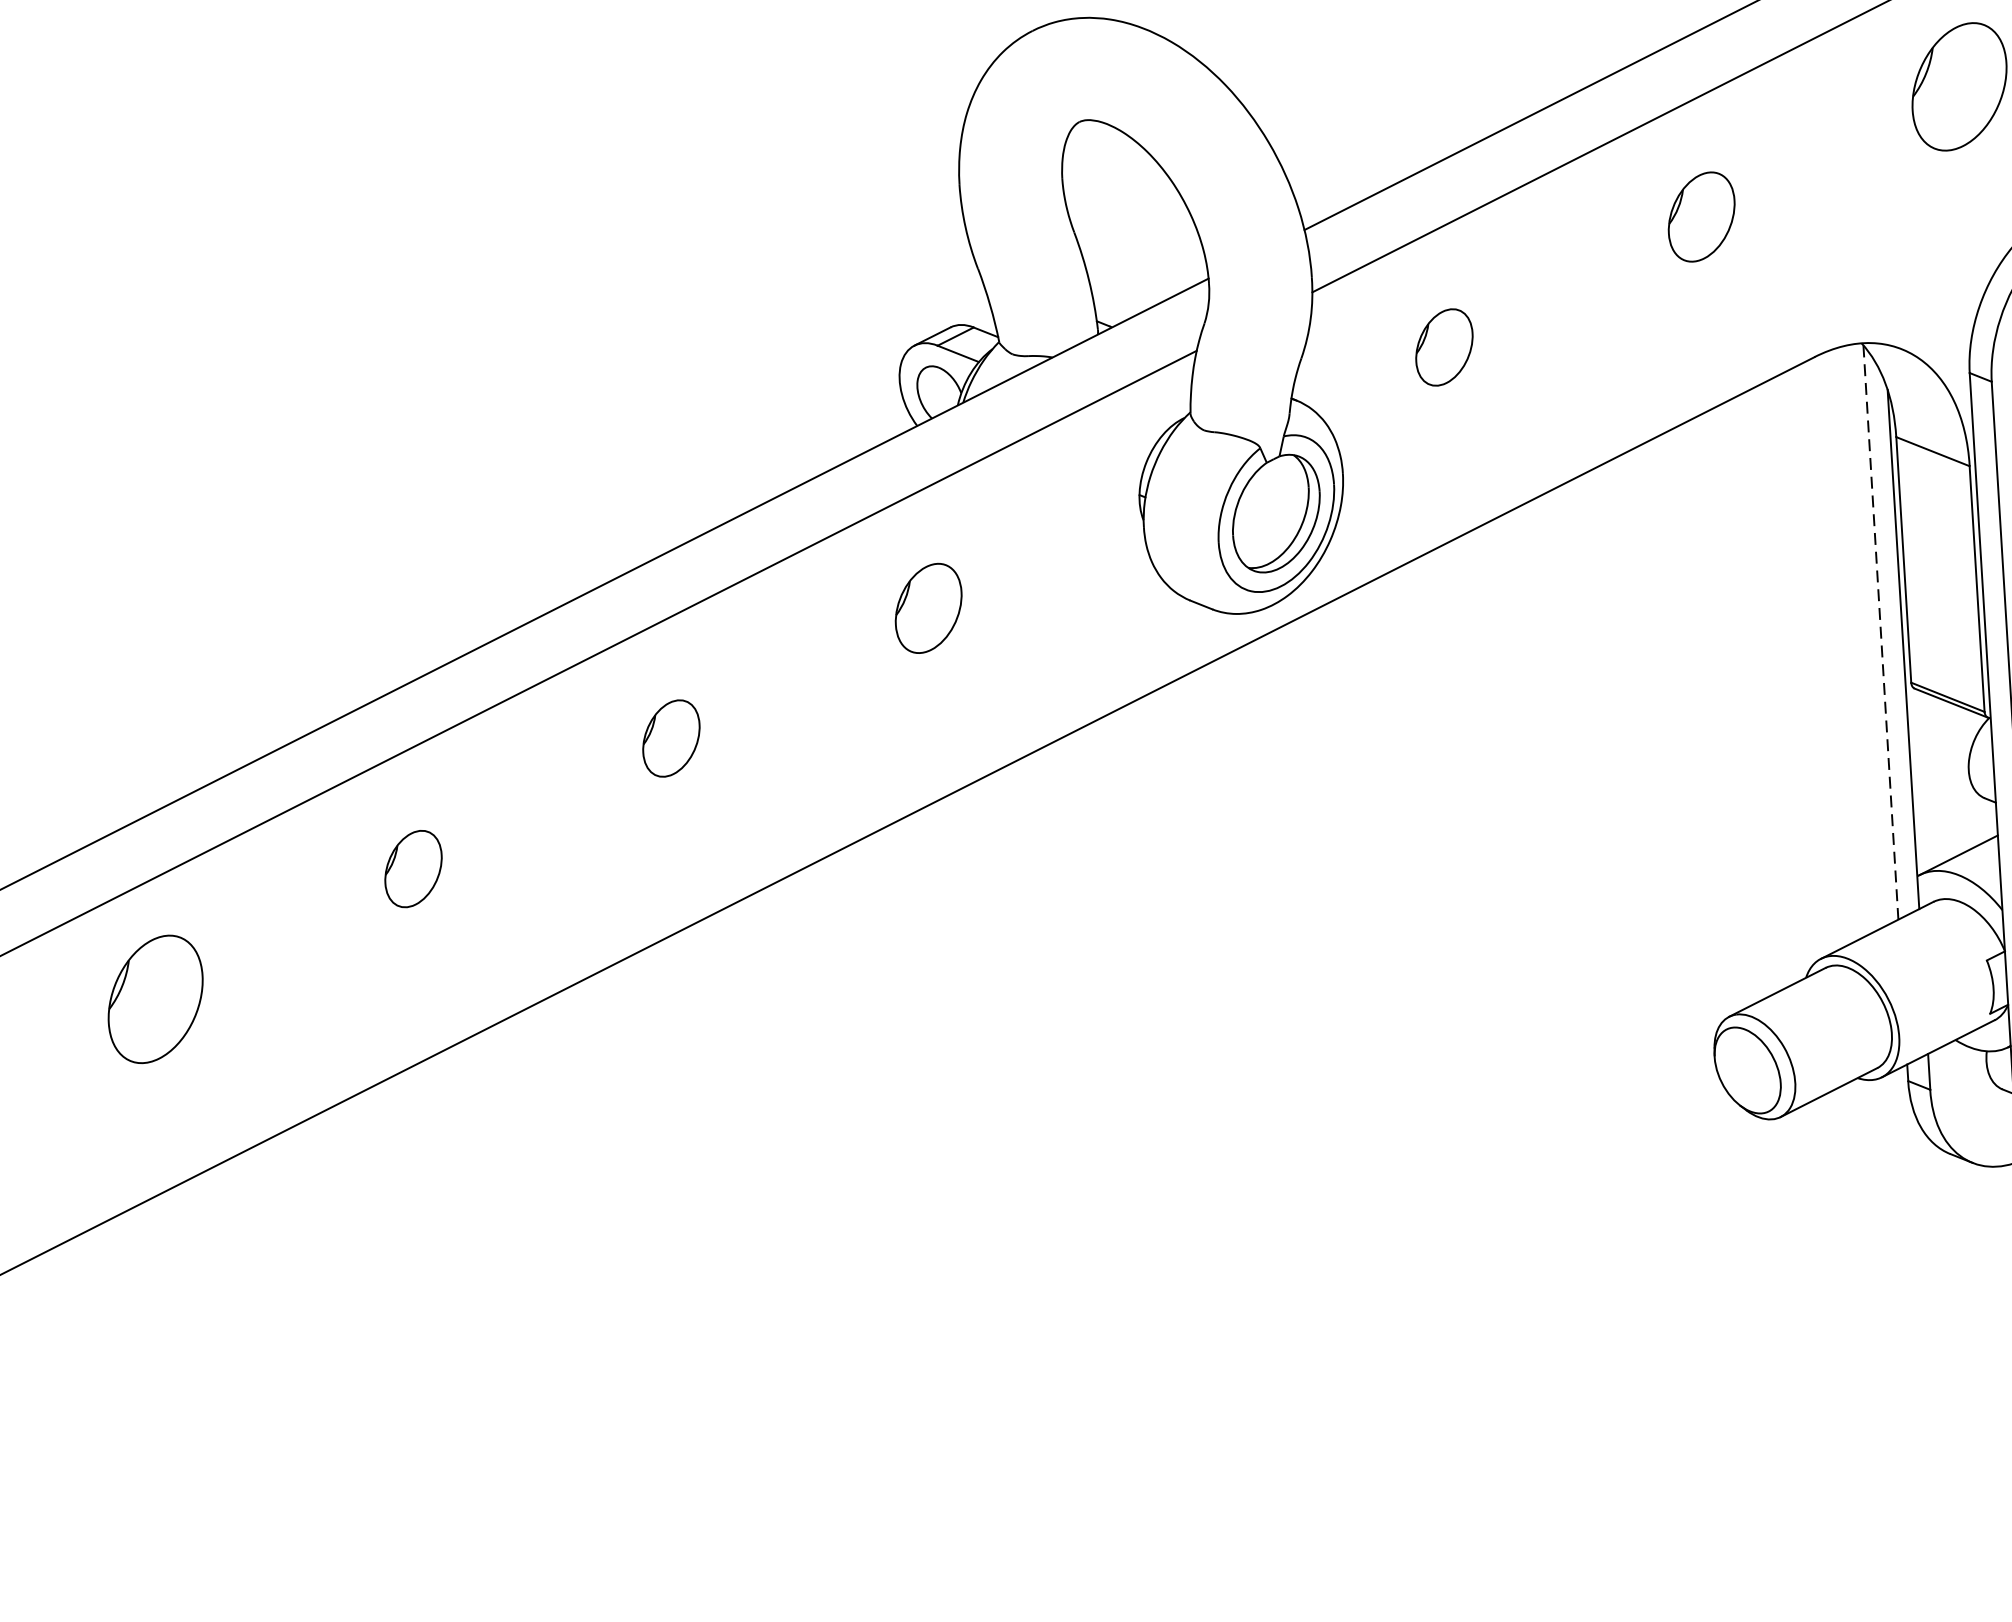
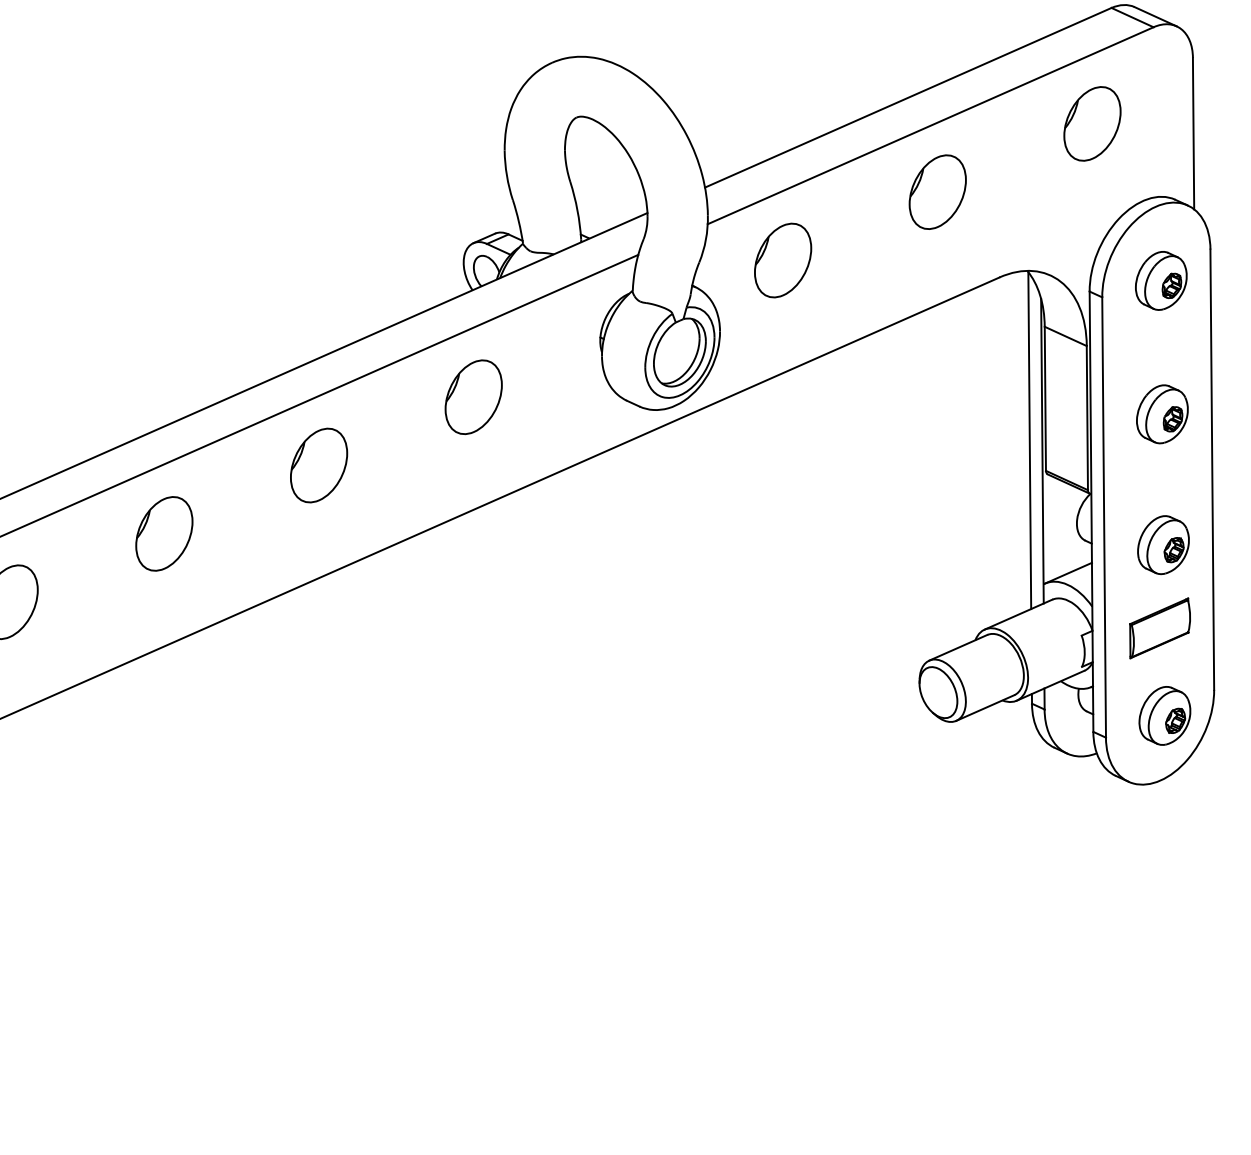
part: (1701, 215) -> (937, 191), size x1.43
part: (1444, 347) -> (783, 260), size x1.67
part: (928, 608) -> (473, 397), size x1.43
line: (1880, 634) -> (1029, 441), dashed -> solid
part: (671, 738) -> (319, 465), size x1.67
part: (413, 868) -> (164, 533), size x1.67

